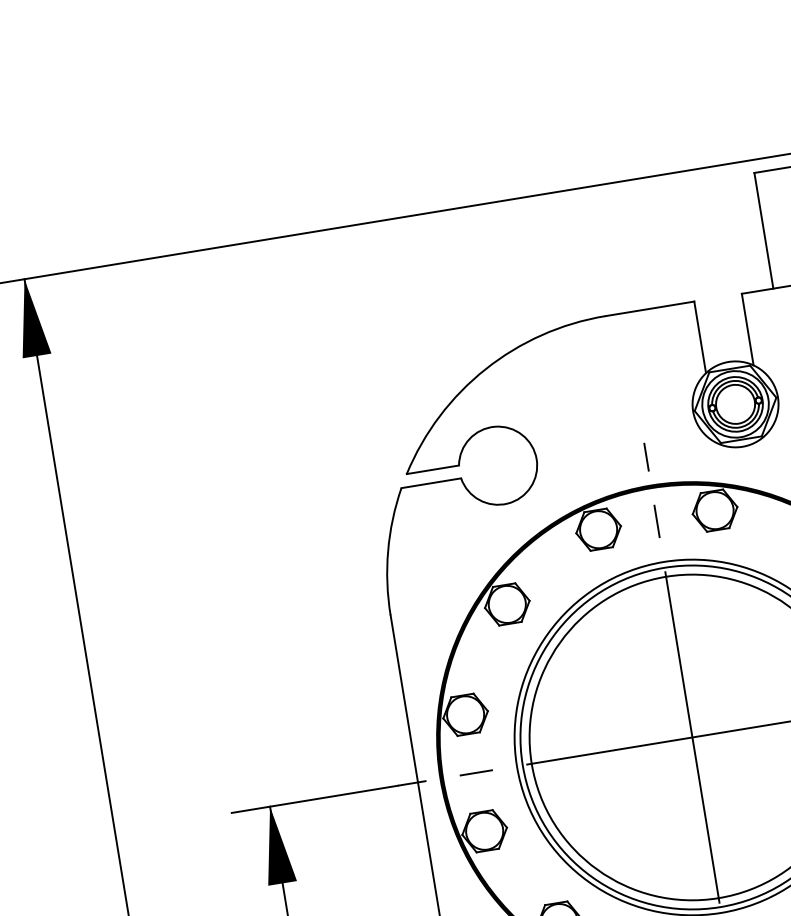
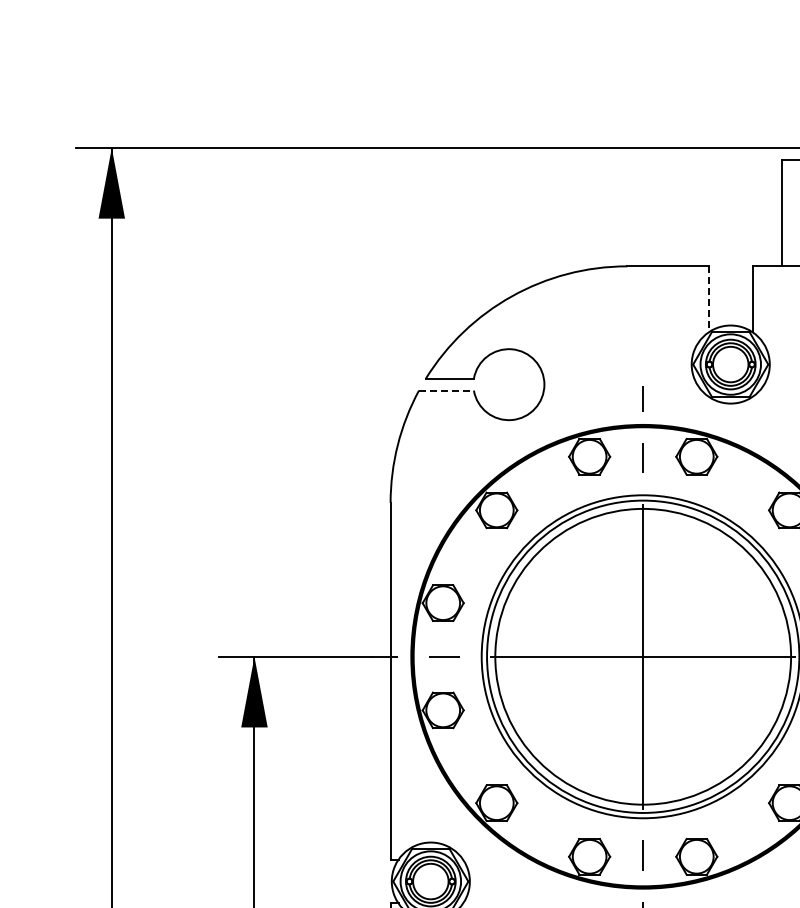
line: (699, 337) -> (708, 299), solid -> dashed
line: (431, 483) -> (446, 390), solid -> dashed

